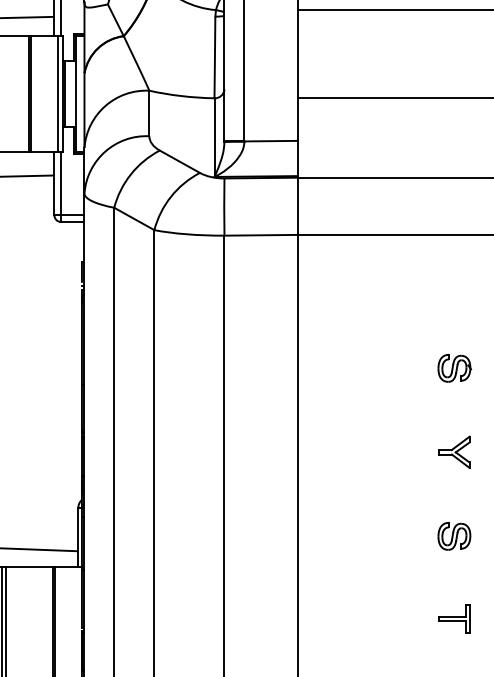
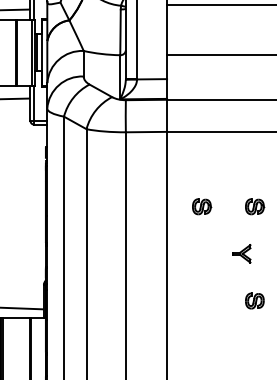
part: (361, 367) -> (202, 206), added
part: (453, 451) -> (241, 253), moved
part: (453, 619) -> (254, 347), removed

